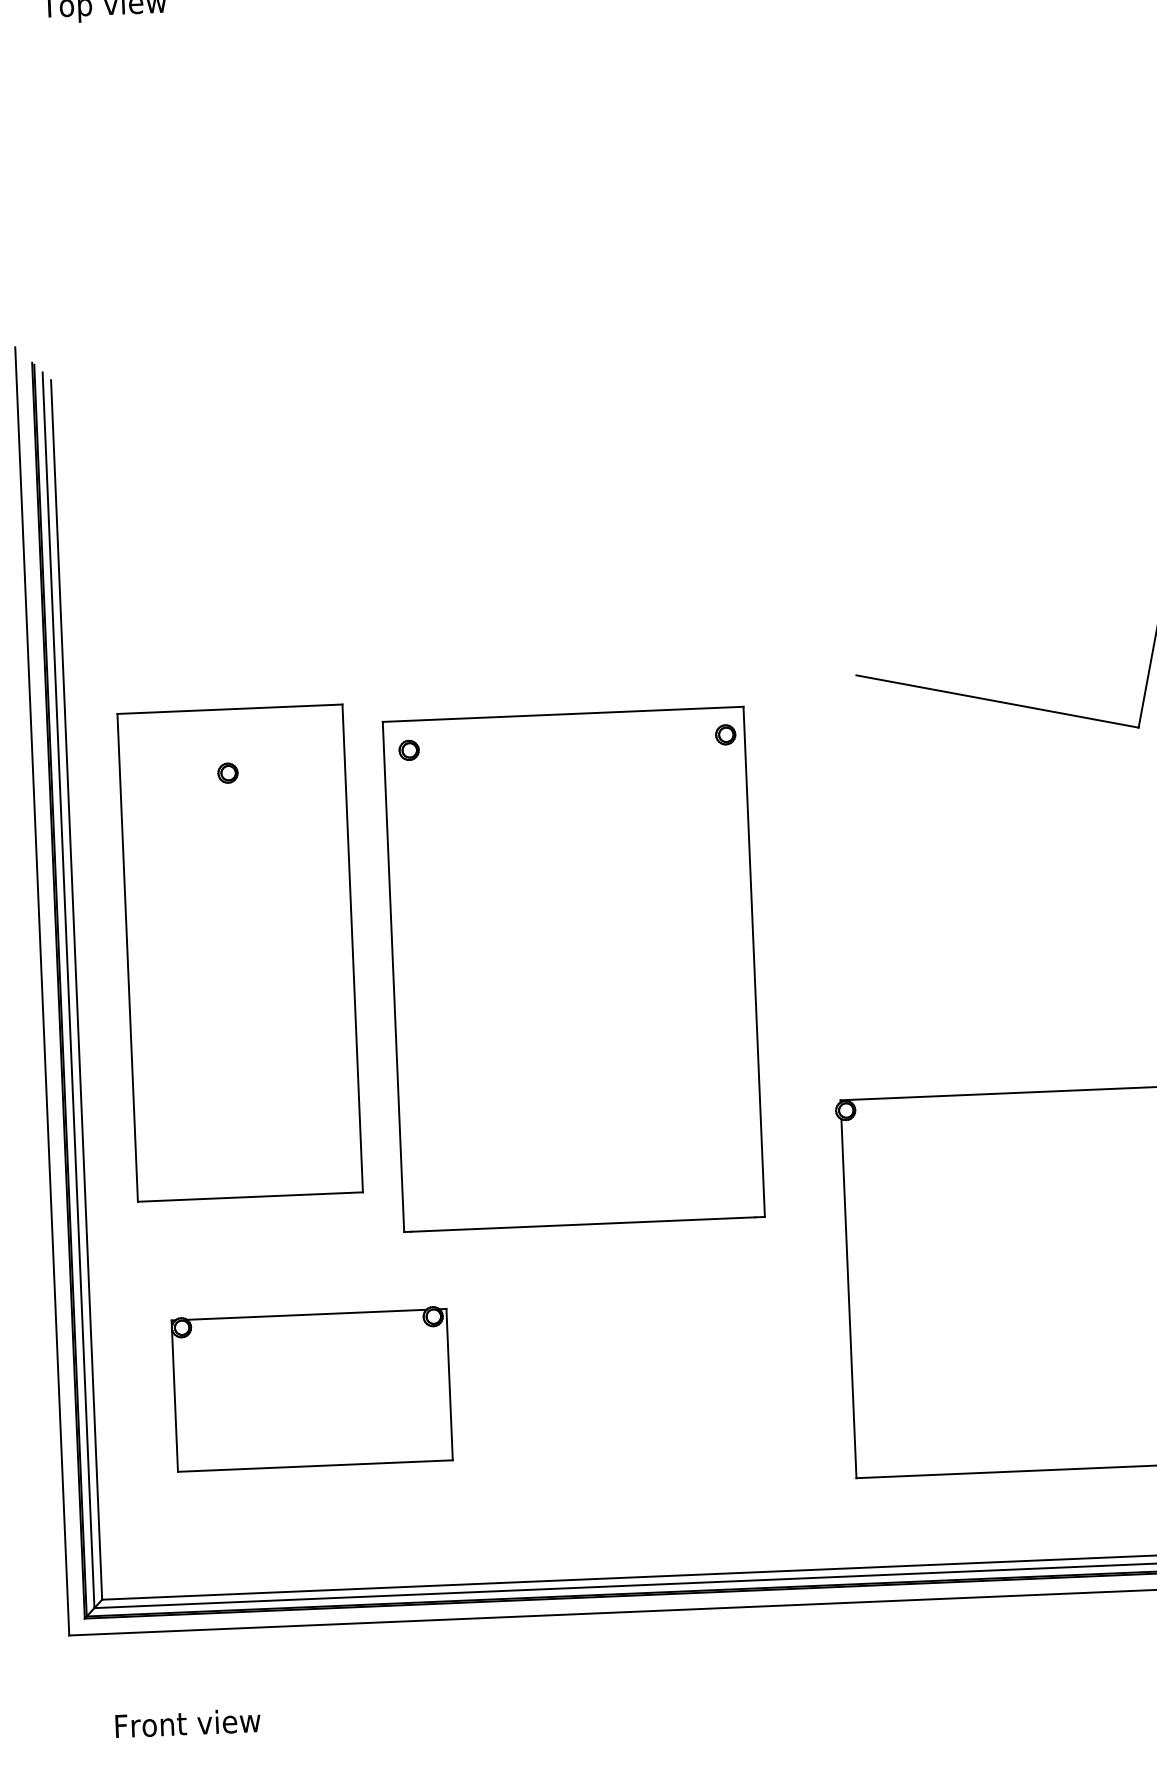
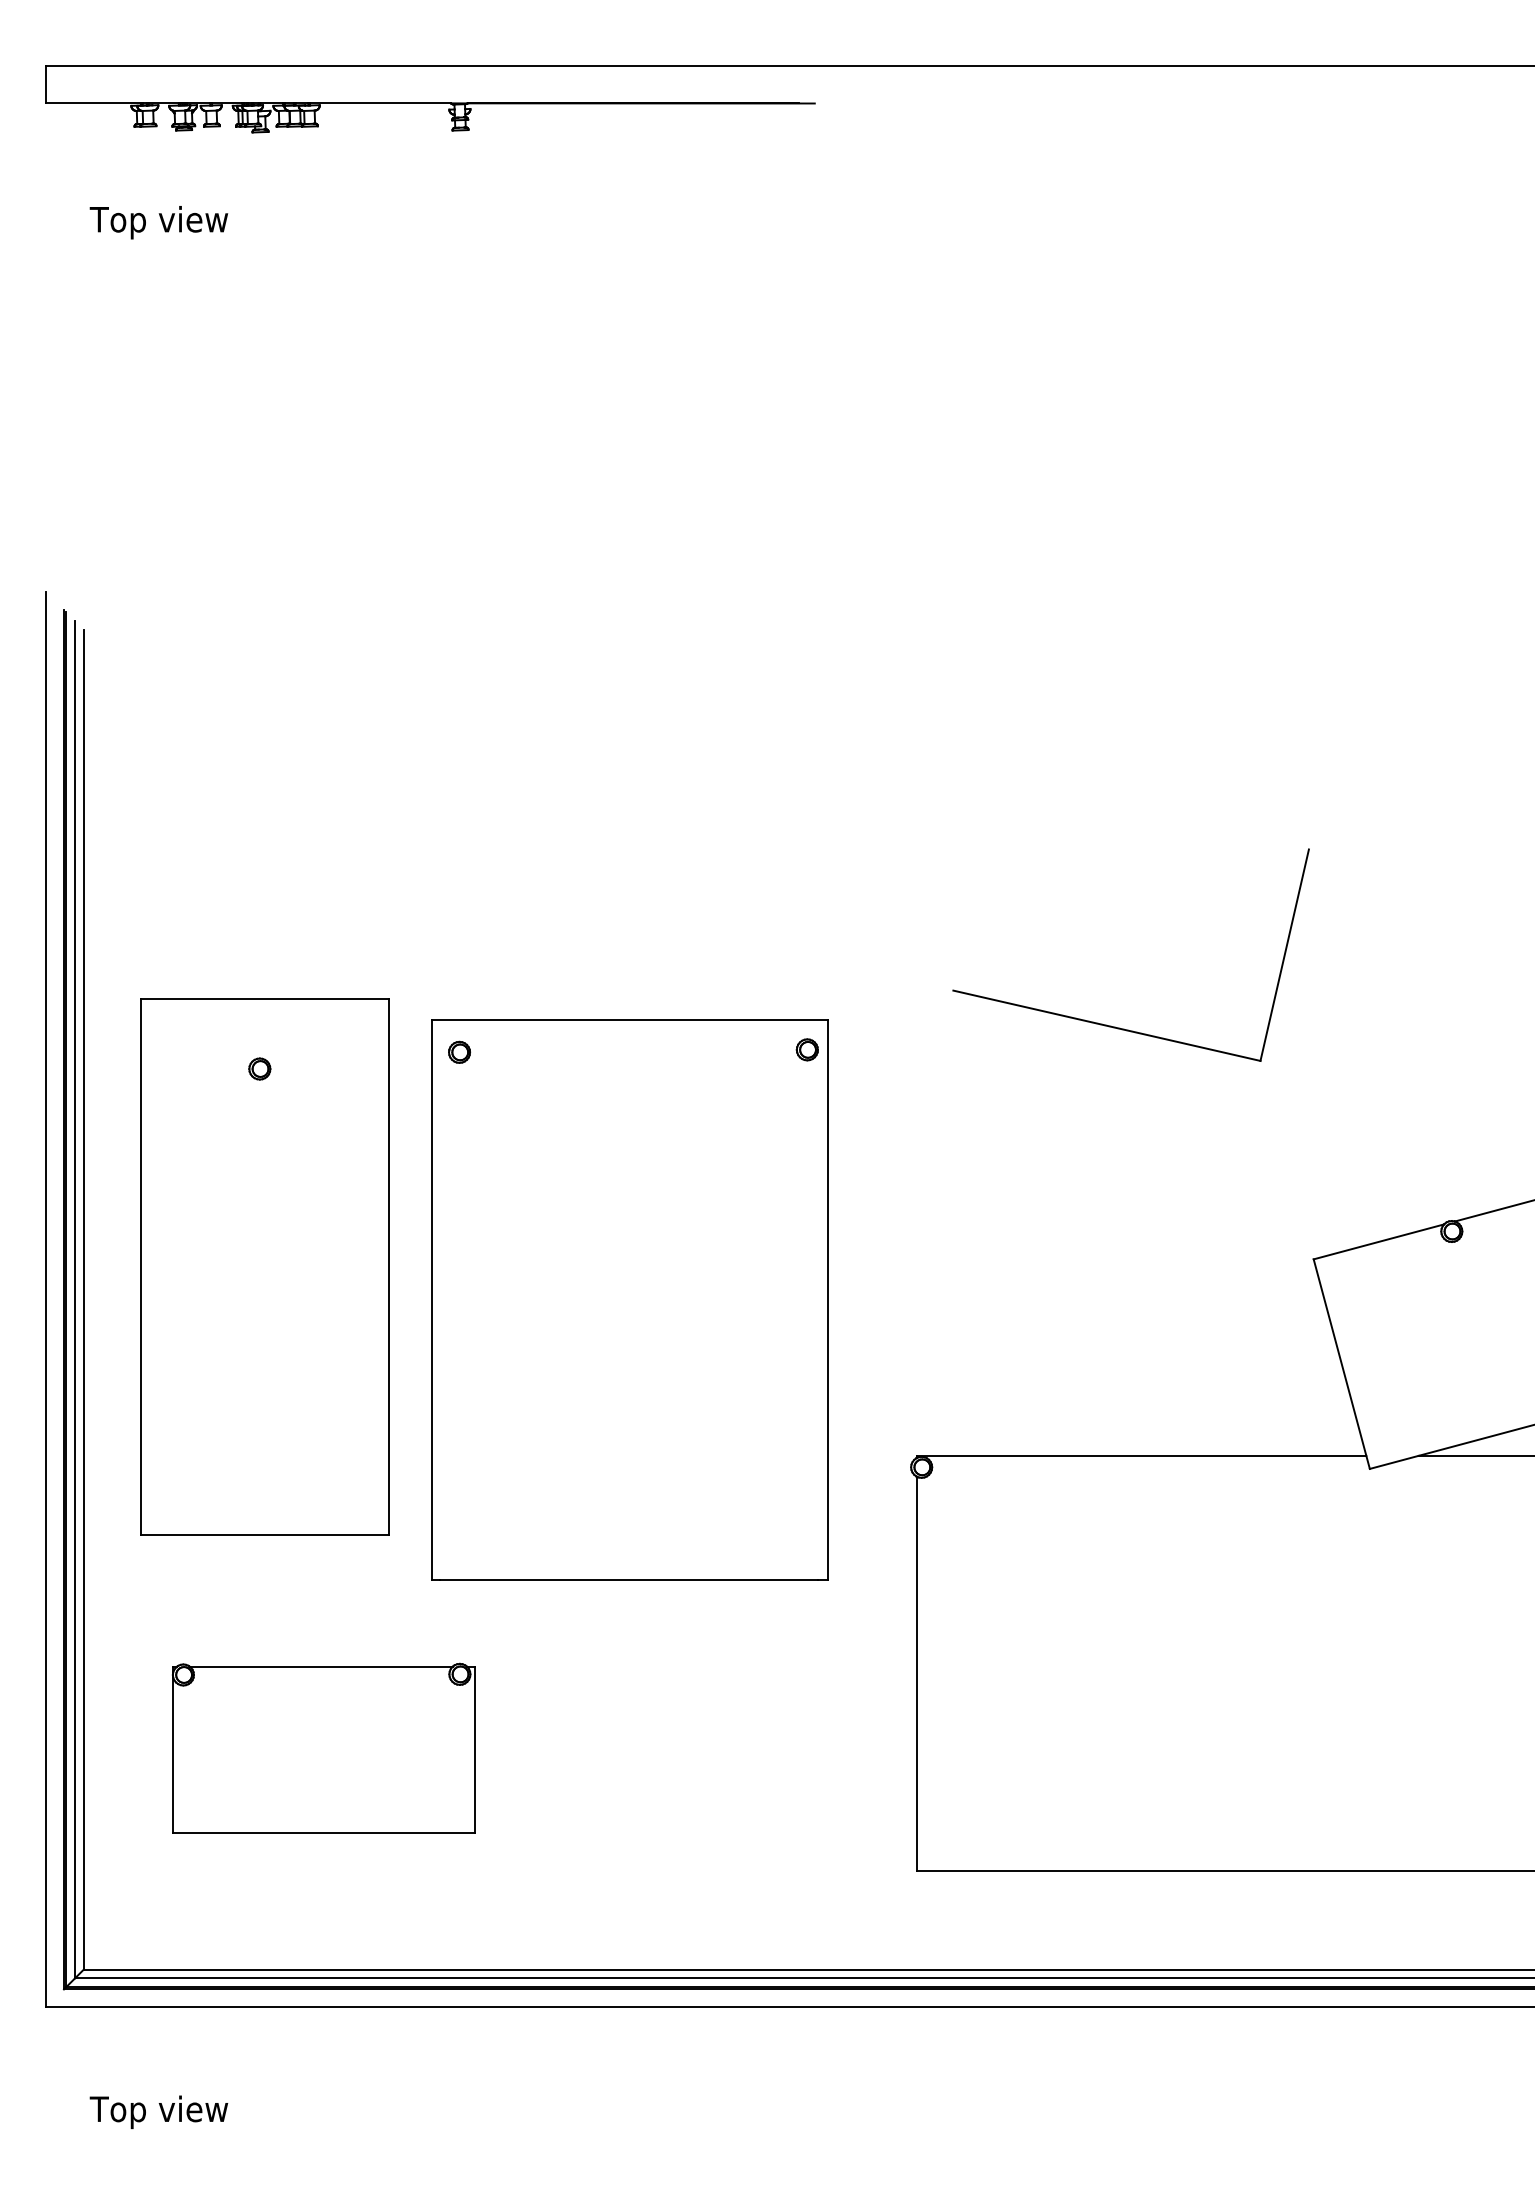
text: (186, 1726) -> (170, 2112), Front view -> Top view

